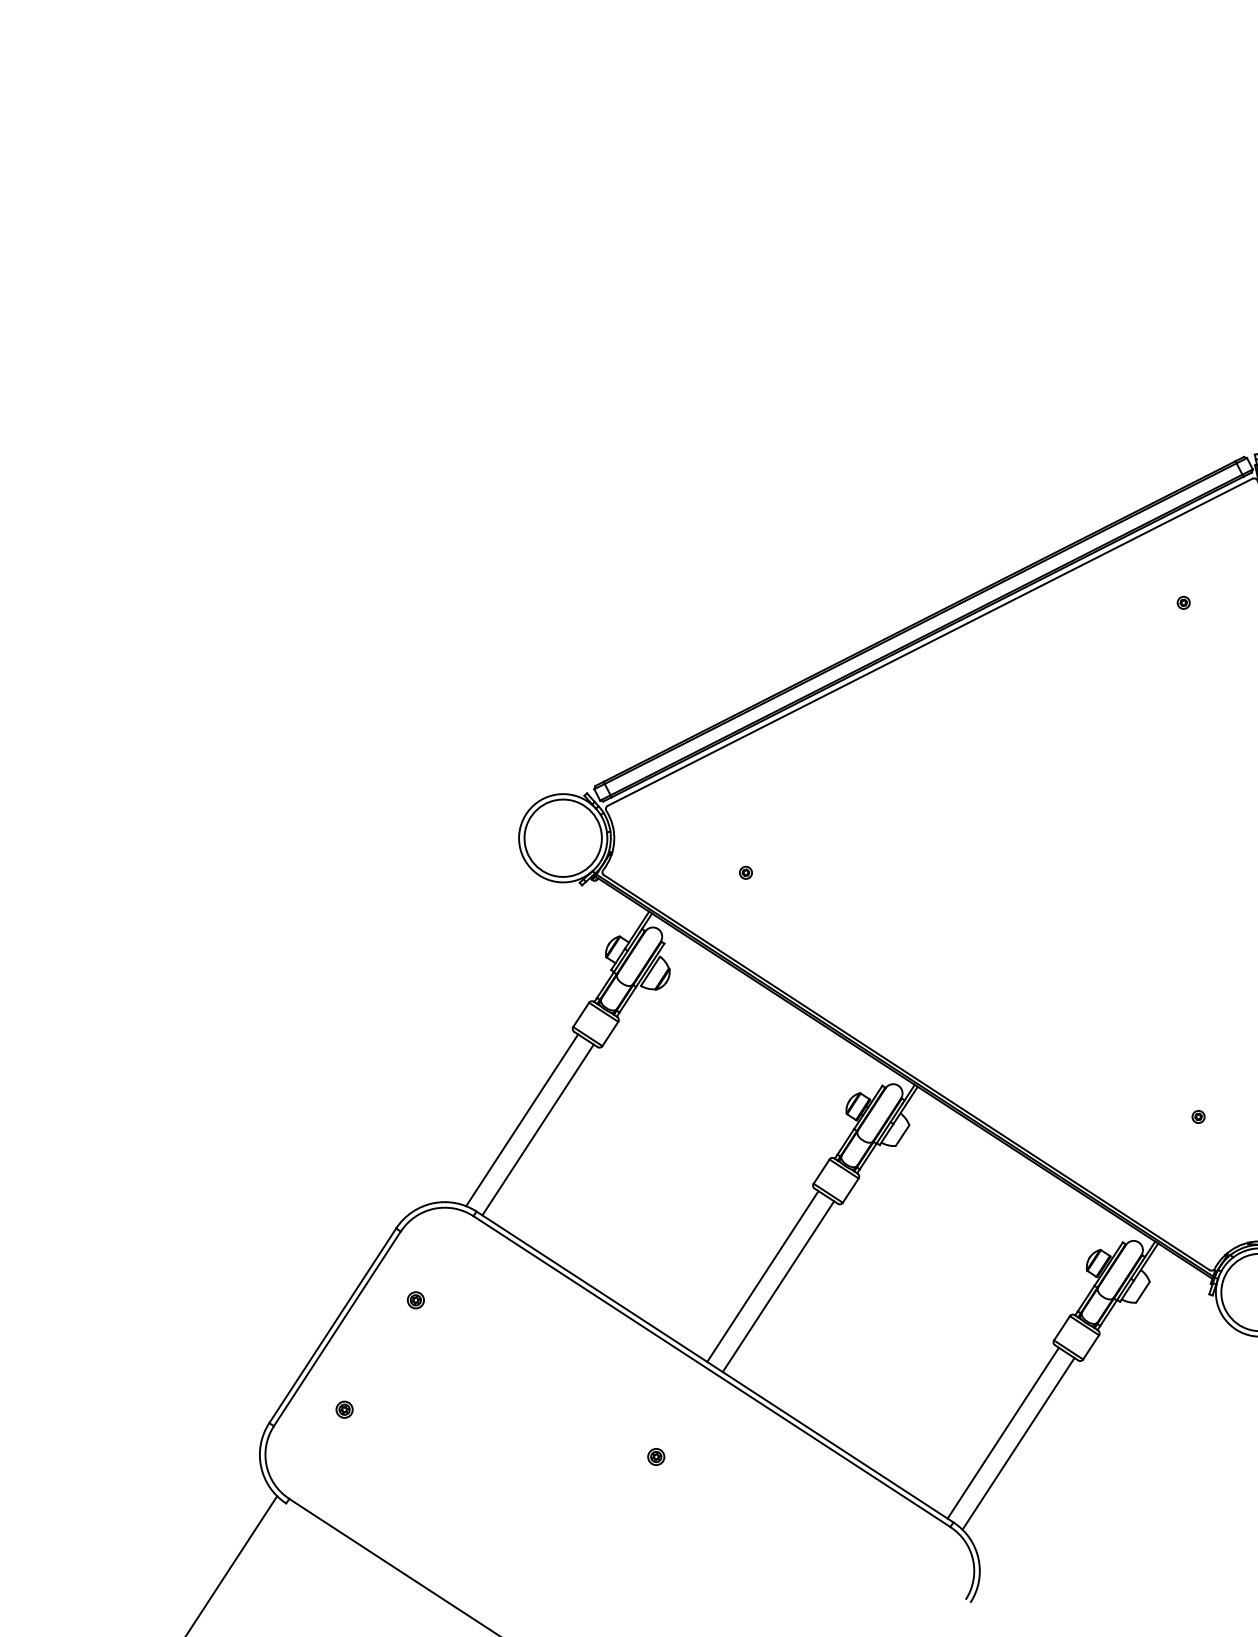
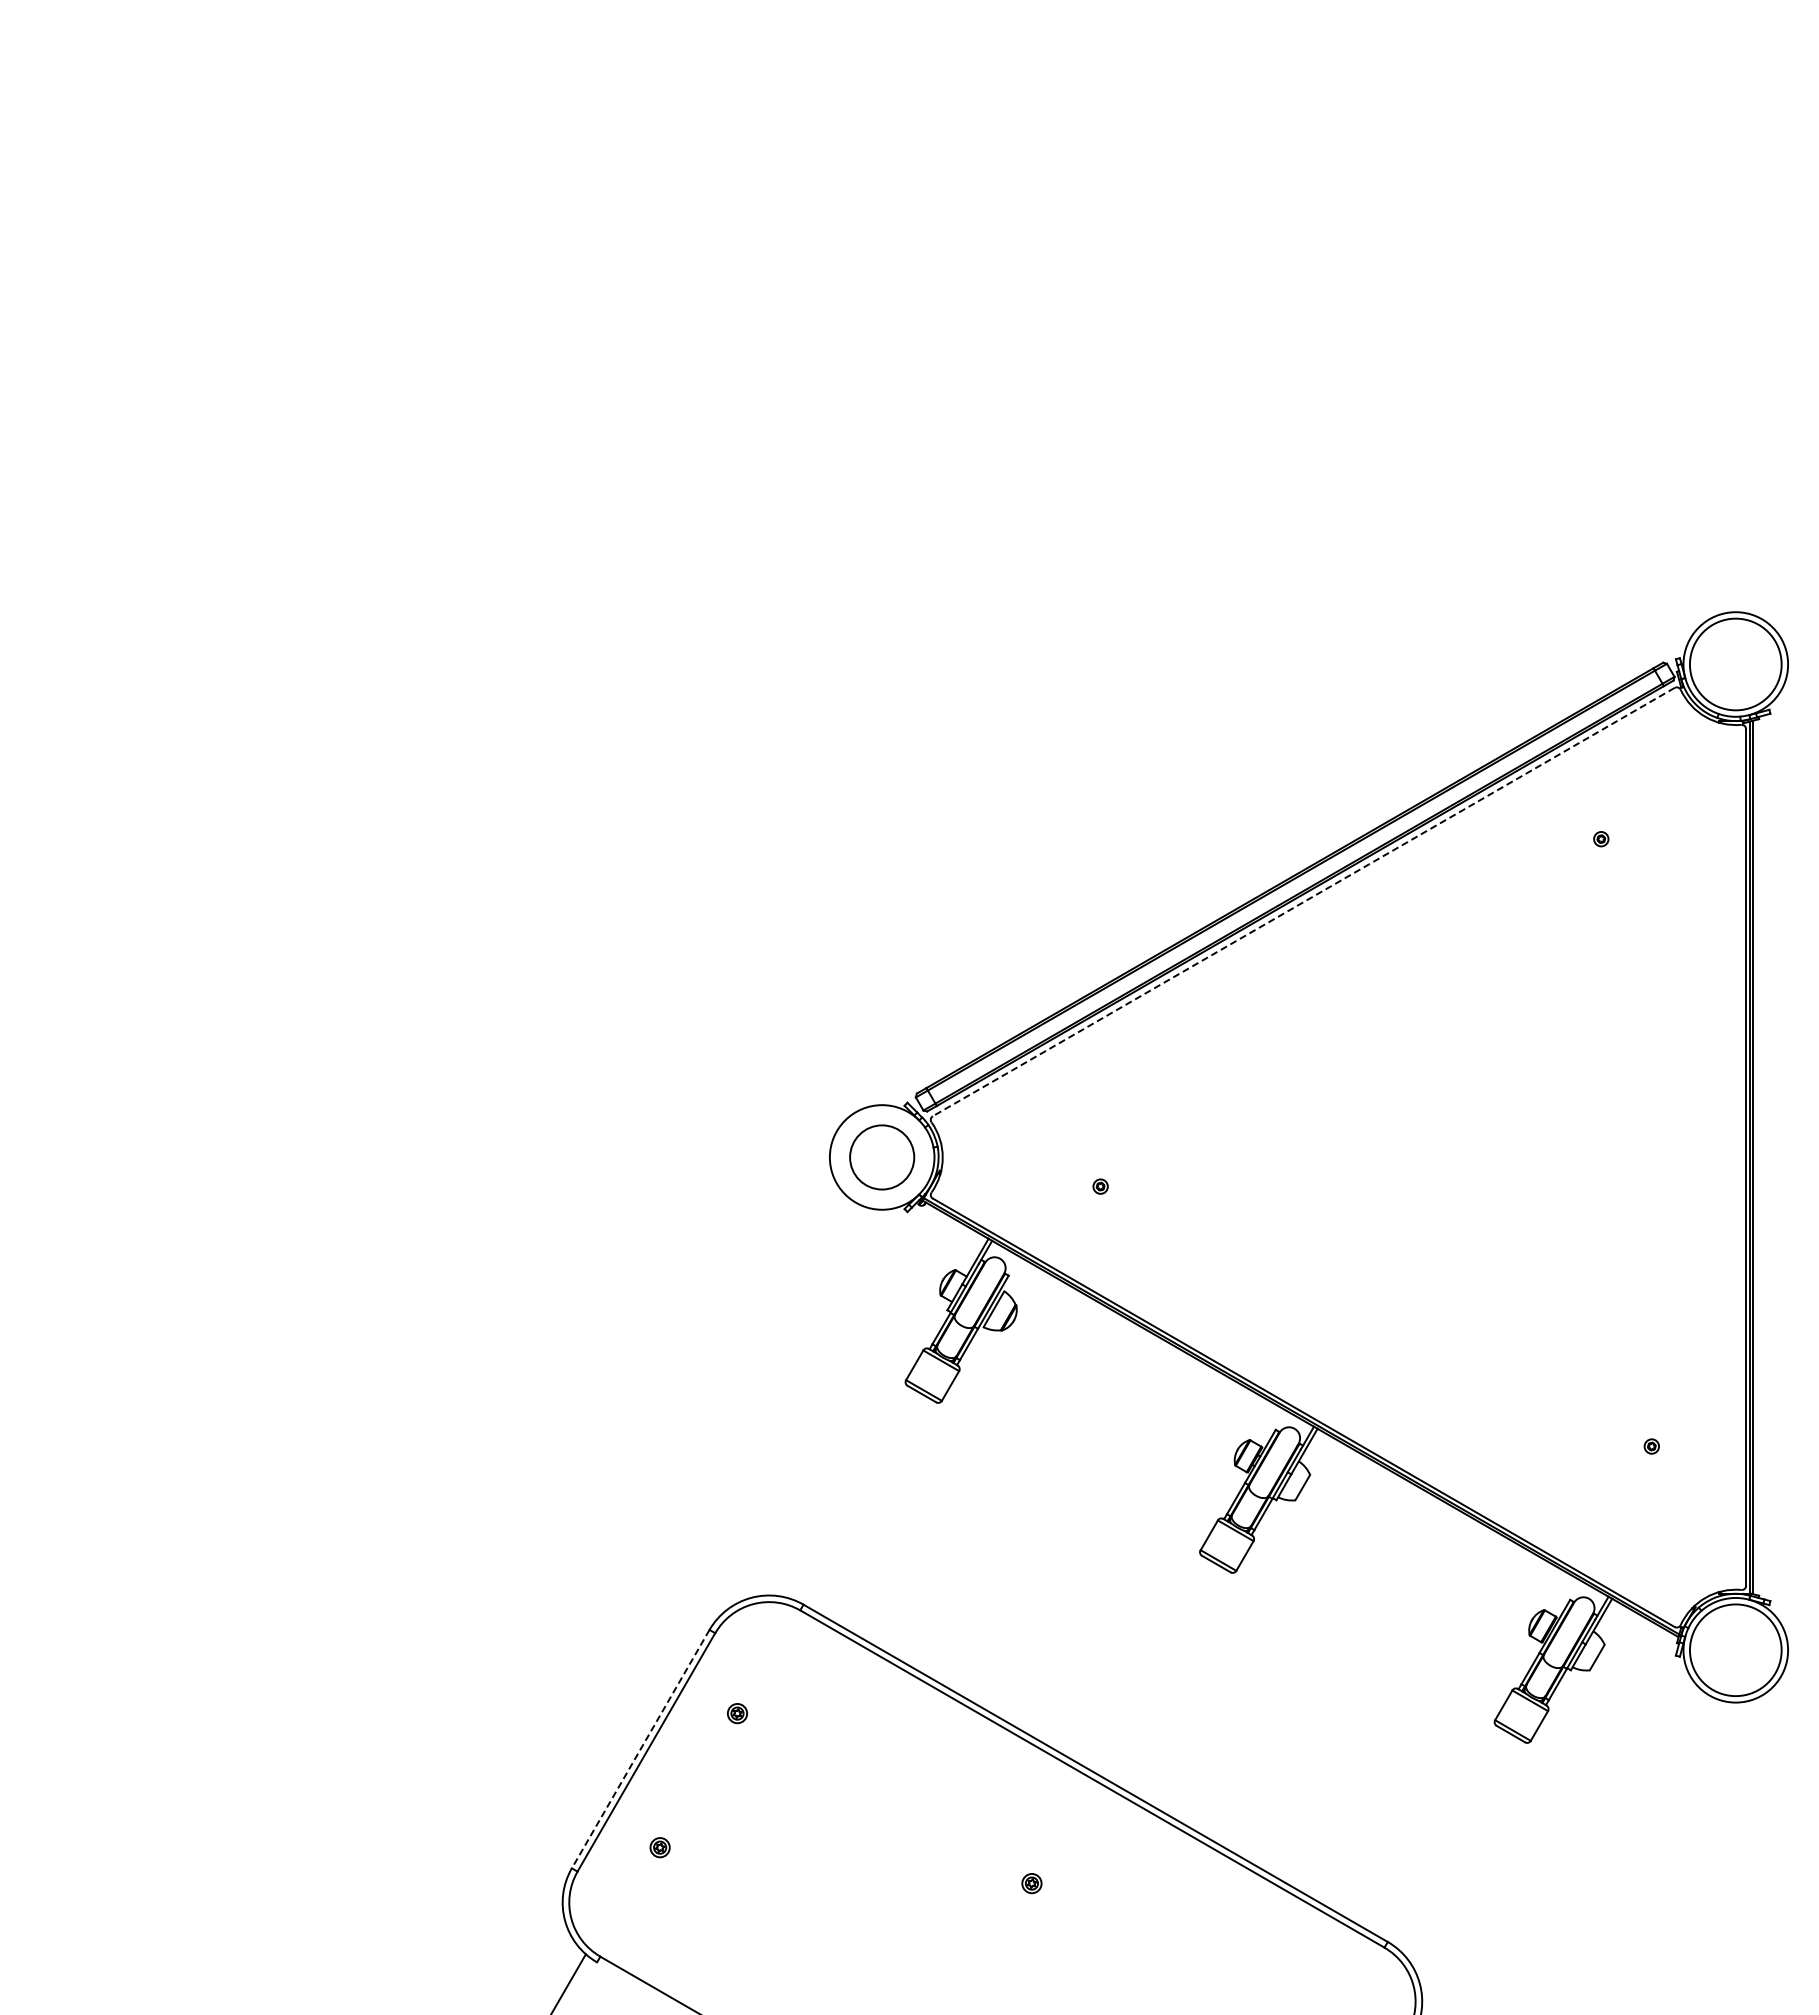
line: (929, 642) -> (1303, 902), solid -> dashed
circle: (563, 838) -> (882, 1157), size x0.7
line: (522, 1120) -> (851, 1493), removed
line: (537, 1129) -> (870, 1503), removed
line: (762, 1275) -> (1146, 1662), removed
line: (778, 1286) -> (1165, 1673), removed
line: (332, 1326) -> (640, 1749), solid -> dashed
line: (1002, 1432) -> (1440, 1832), removed
line: (1018, 1443) -> (1459, 1844), removed

